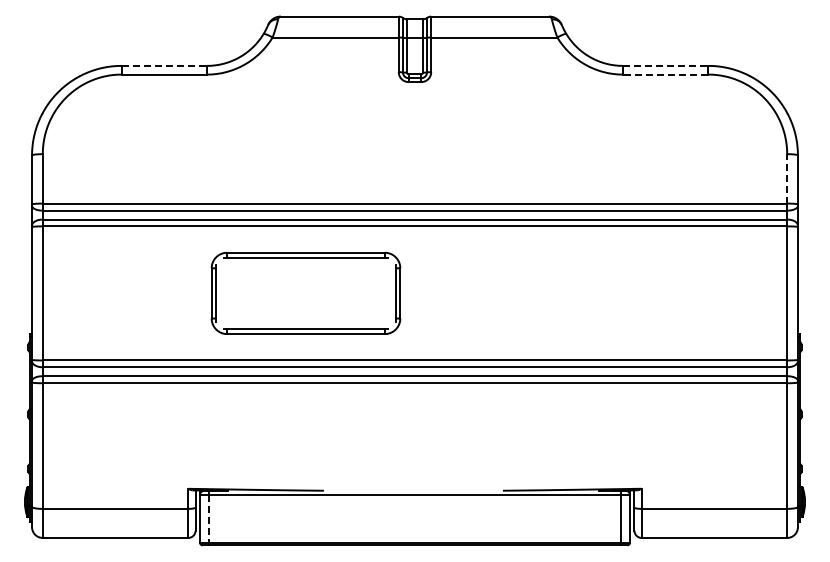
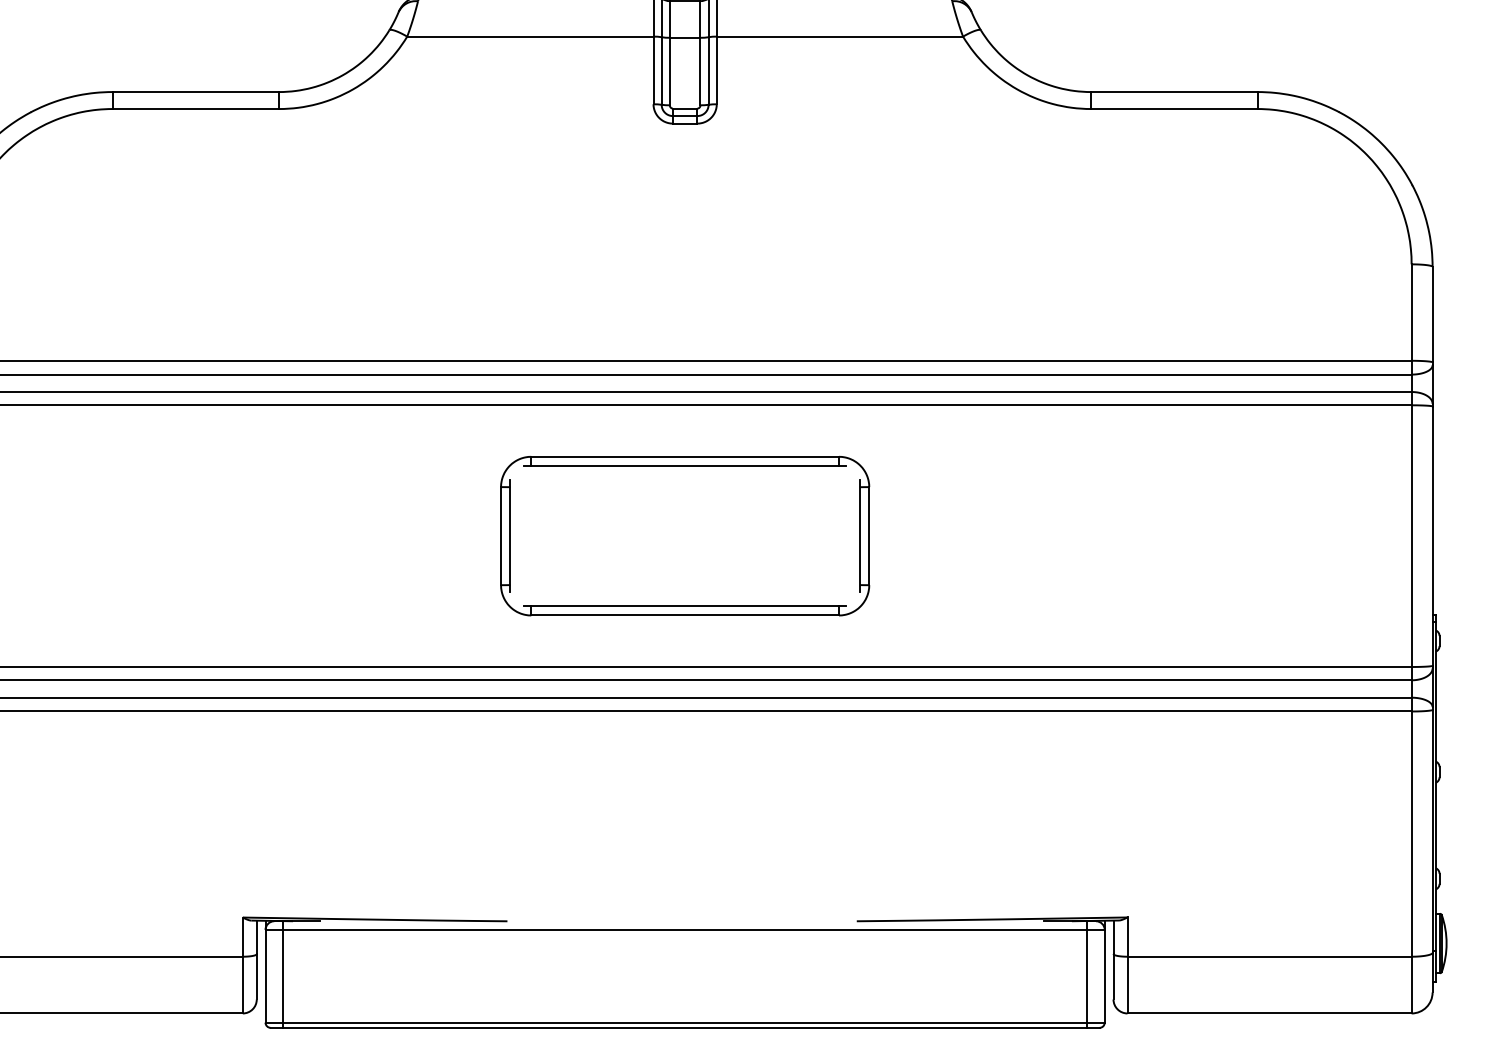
line: (164, 65) -> (196, 91), dashed -> solid
line: (665, 65) -> (1174, 91), dashed -> solid
line: (665, 74) -> (1174, 108), dashed -> solid
line: (787, 178) -> (1412, 311), dashed -> solid
part: (305, 292) -> (684, 534), moved
line: (208, 518) -> (282, 975), dashed -> solid

